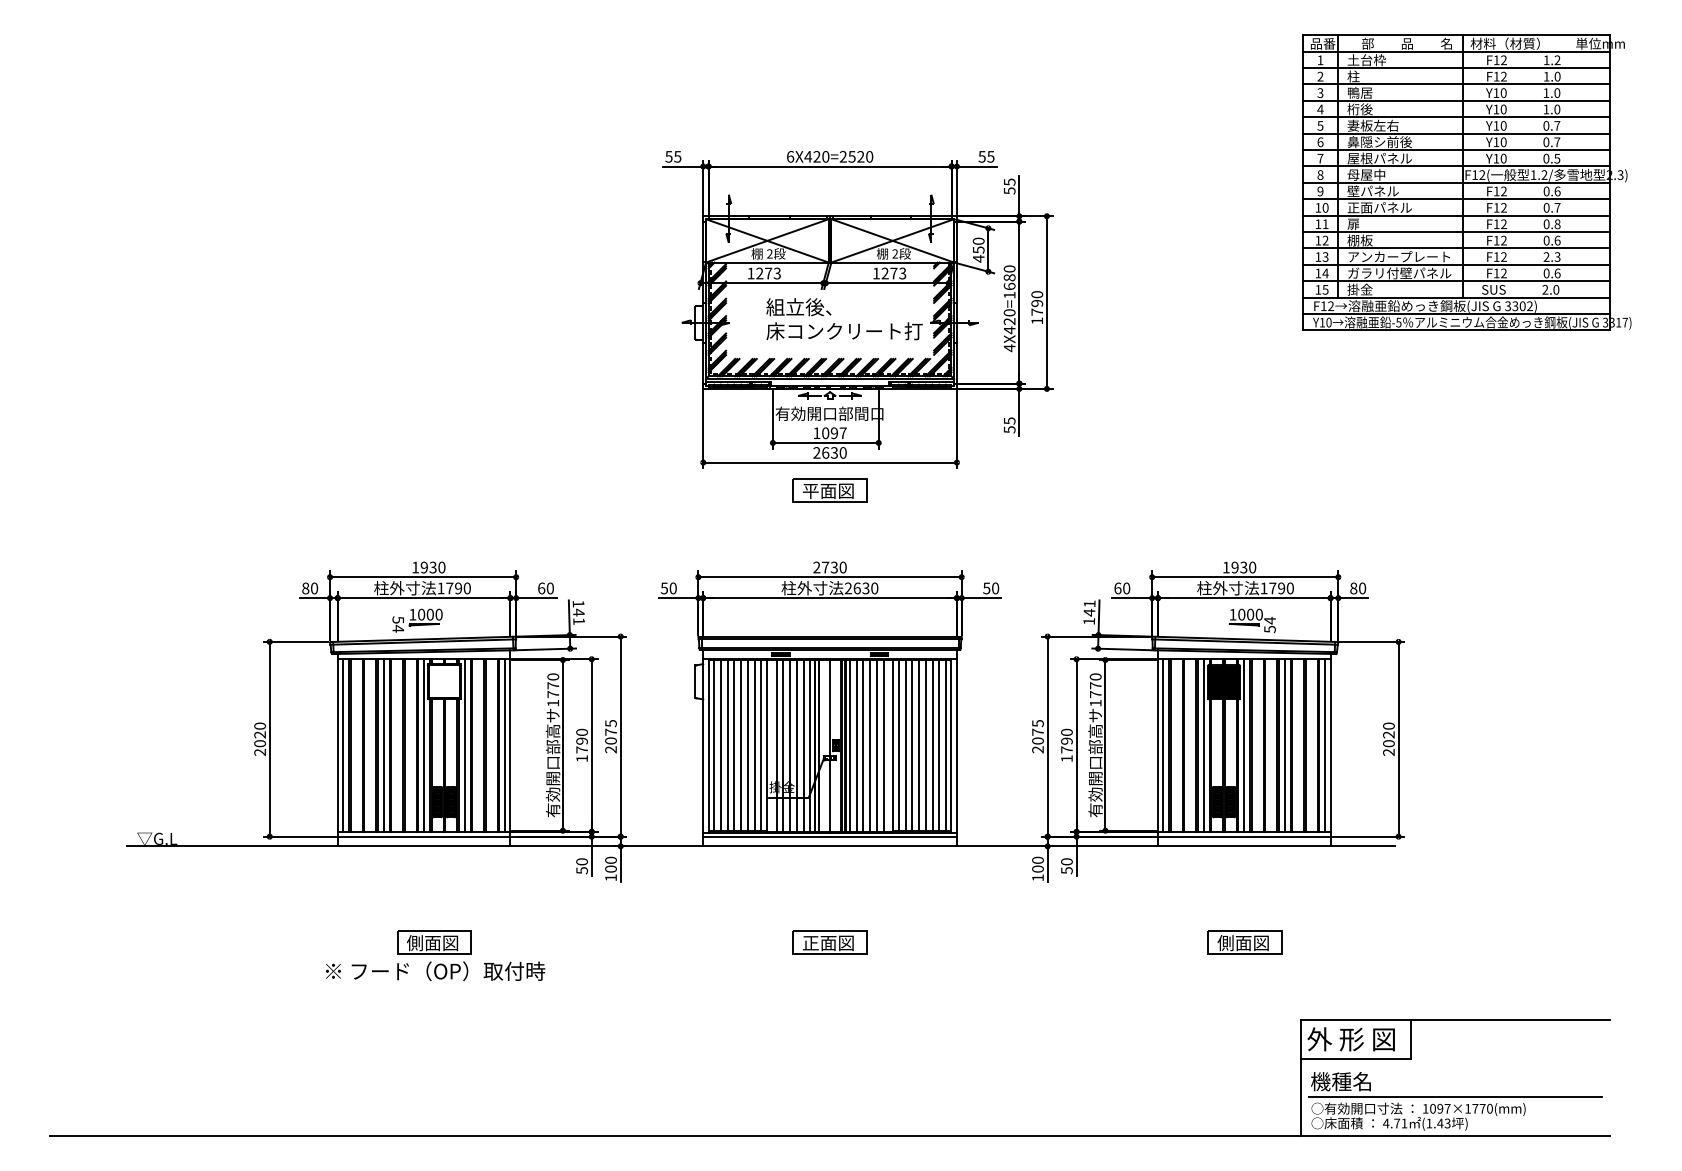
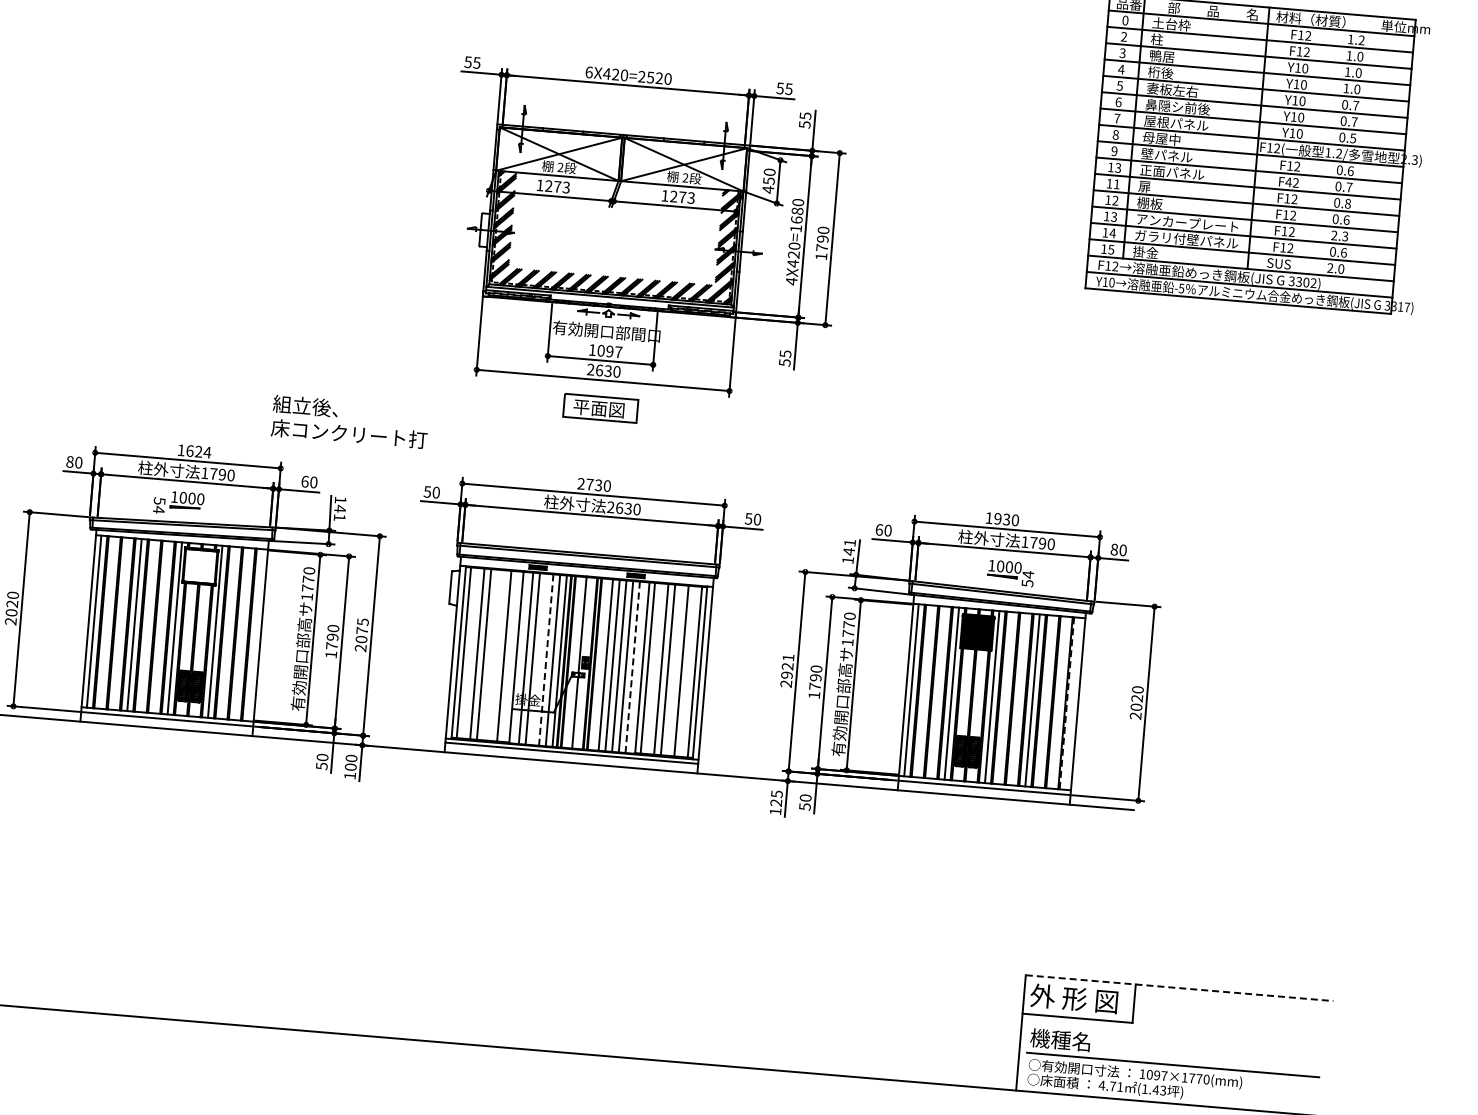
text: (1320, 60) -> (1125, 20), 1 -> 0
text: (1325, 207) -> (1118, 167), 10 -> 13
text: (1496, 207) -> (1288, 181), F12 -> F42
text: (844, 319) -> (350, 422), moved
text: (432, 567) -> (198, 451), 1930 -> 1624
text: (1037, 732) -> (787, 666), 2075 -> 2921
line: (505, 745) -> (256, 635), removed
line: (720, 745) -> (470, 653), removed
line: (741, 745) -> (491, 654), removed
line: (747, 745) -> (497, 655), removed
line: (761, 745) -> (511, 656), removed
line: (790, 745) -> (540, 659), removed
line: (849, 745) -> (598, 663), removed
line: (905, 745) -> (654, 668), removed
line: (925, 745) -> (674, 670), removed
line: (939, 745) -> (688, 671), removed
line: (1325, 745) -> (1073, 703), removed
line: (796, 746) -> (545, 660), solid -> dashed
line: (883, 746) -> (632, 667), solid -> dashed
line: (1319, 746) -> (1067, 704), solid -> dashed
text: (1037, 864) -> (776, 798), 100 -> 125
part: (829, 942) -> (562, 858), removed
part: (1244, 942) -> (975, 893), removed
part: (435, 955) -> (168, 838), removed
line: (1455, 1019) -> (1179, 987), solid -> dashed

